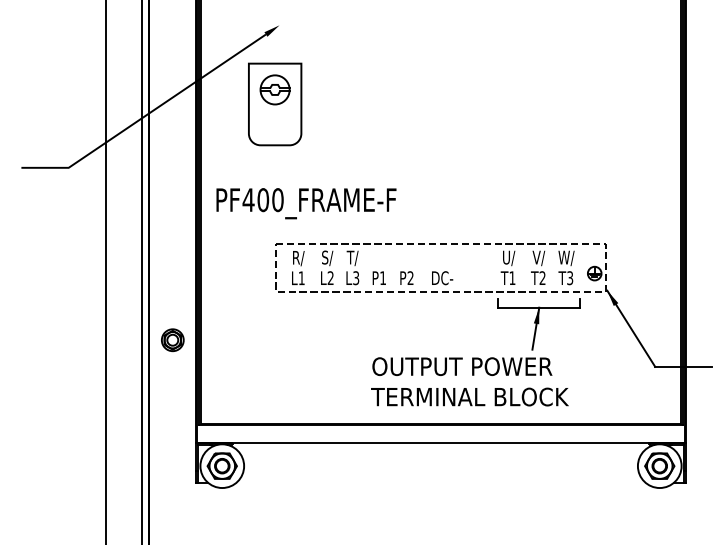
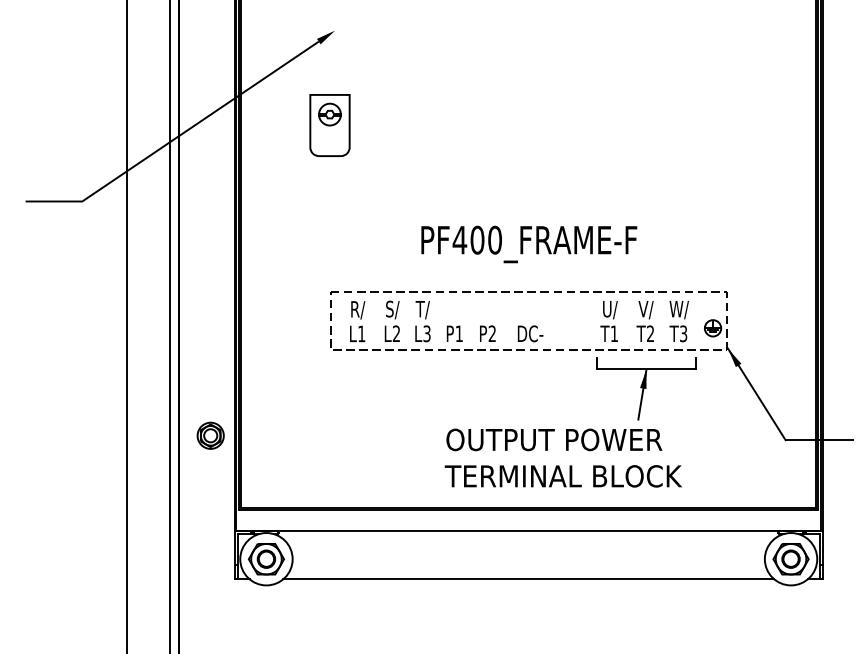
part: (275, 104) -> (330, 125), size x0.62
text: (306, 203) -> (529, 244), moved
part: (172, 340) -> (210, 436), moved
line: (440, 482) -> (528, 578), added

